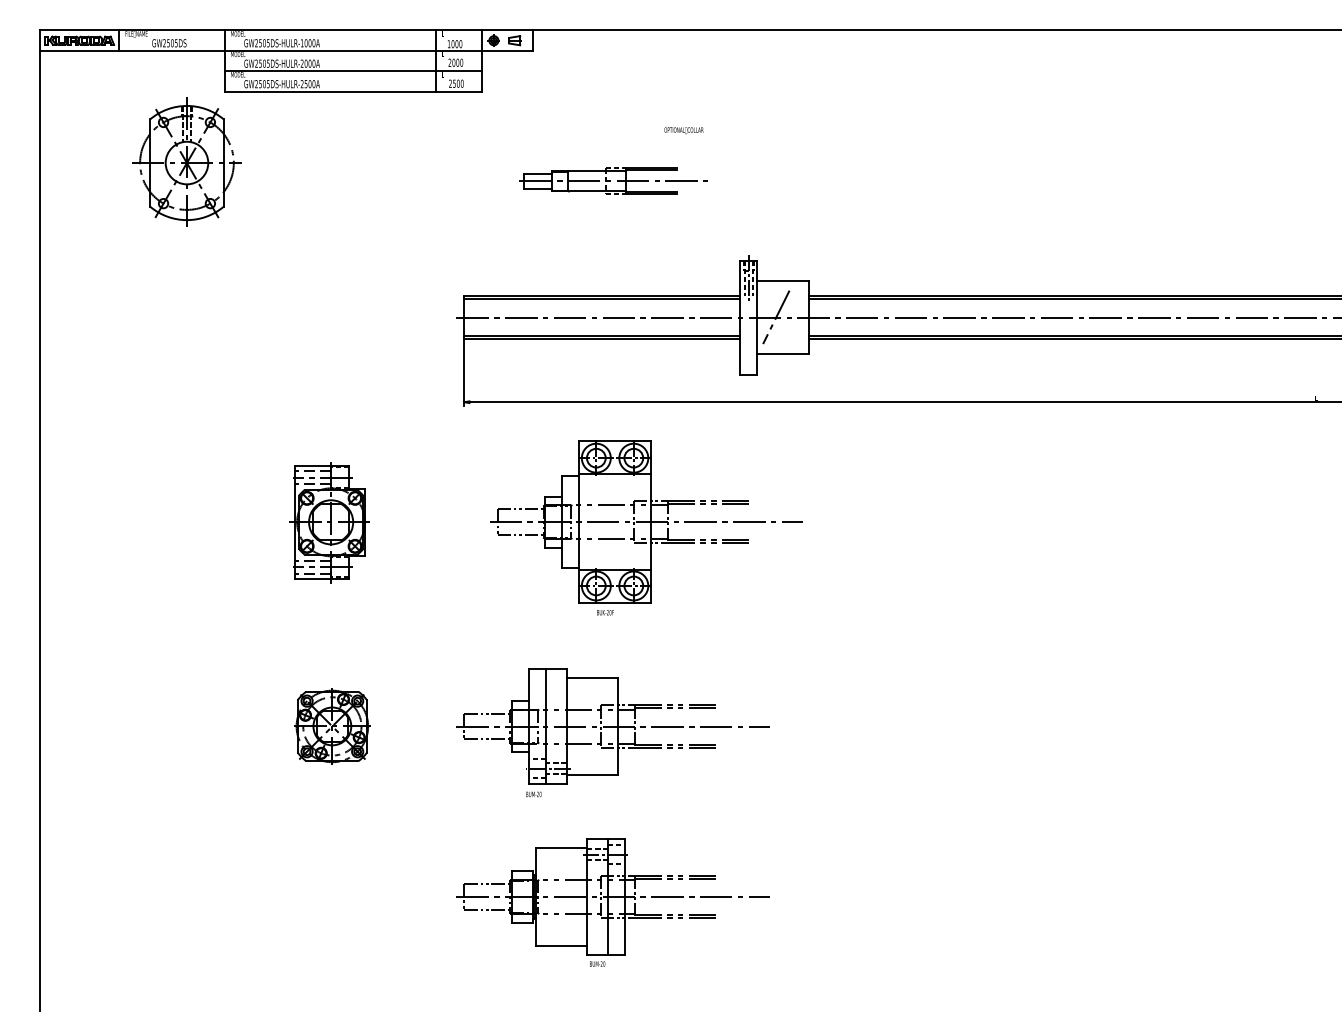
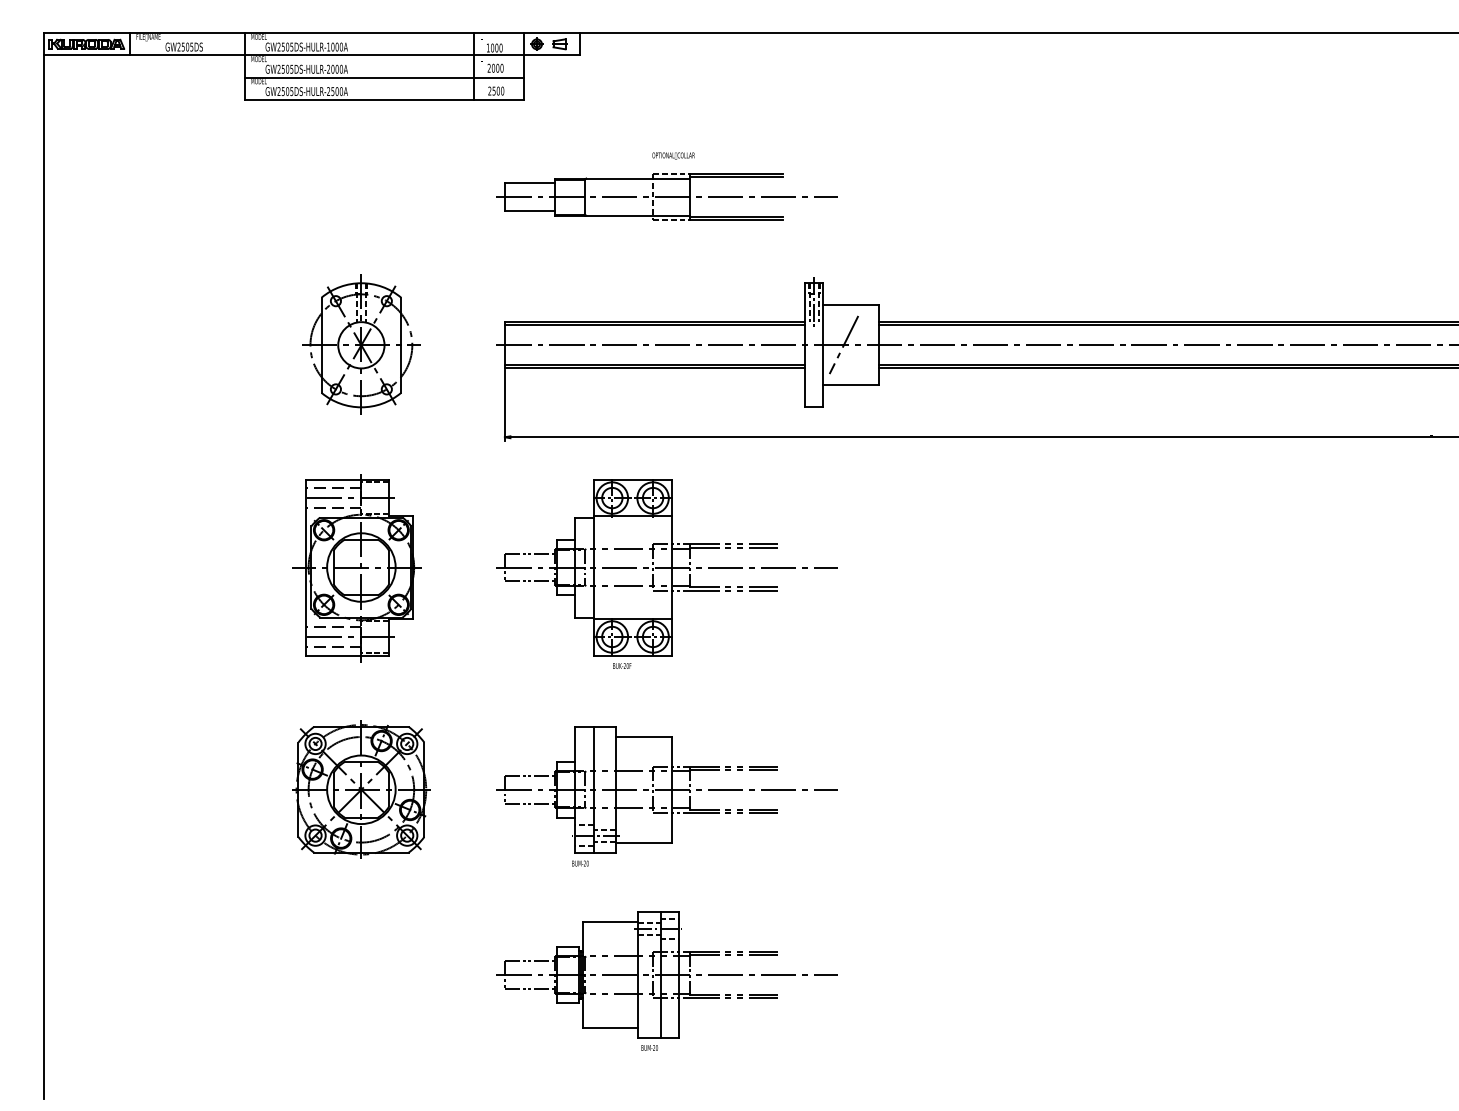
text: (683, 130) -> (673, 155), moved
part: (187, 162) -> (361, 344), moved
part: (613, 180) -> (666, 196), size x1.67
part: (327, 522) -> (356, 568), size x1.43
part: (646, 527) -> (666, 573), moved
part: (332, 726) -> (361, 789), size x1.67

